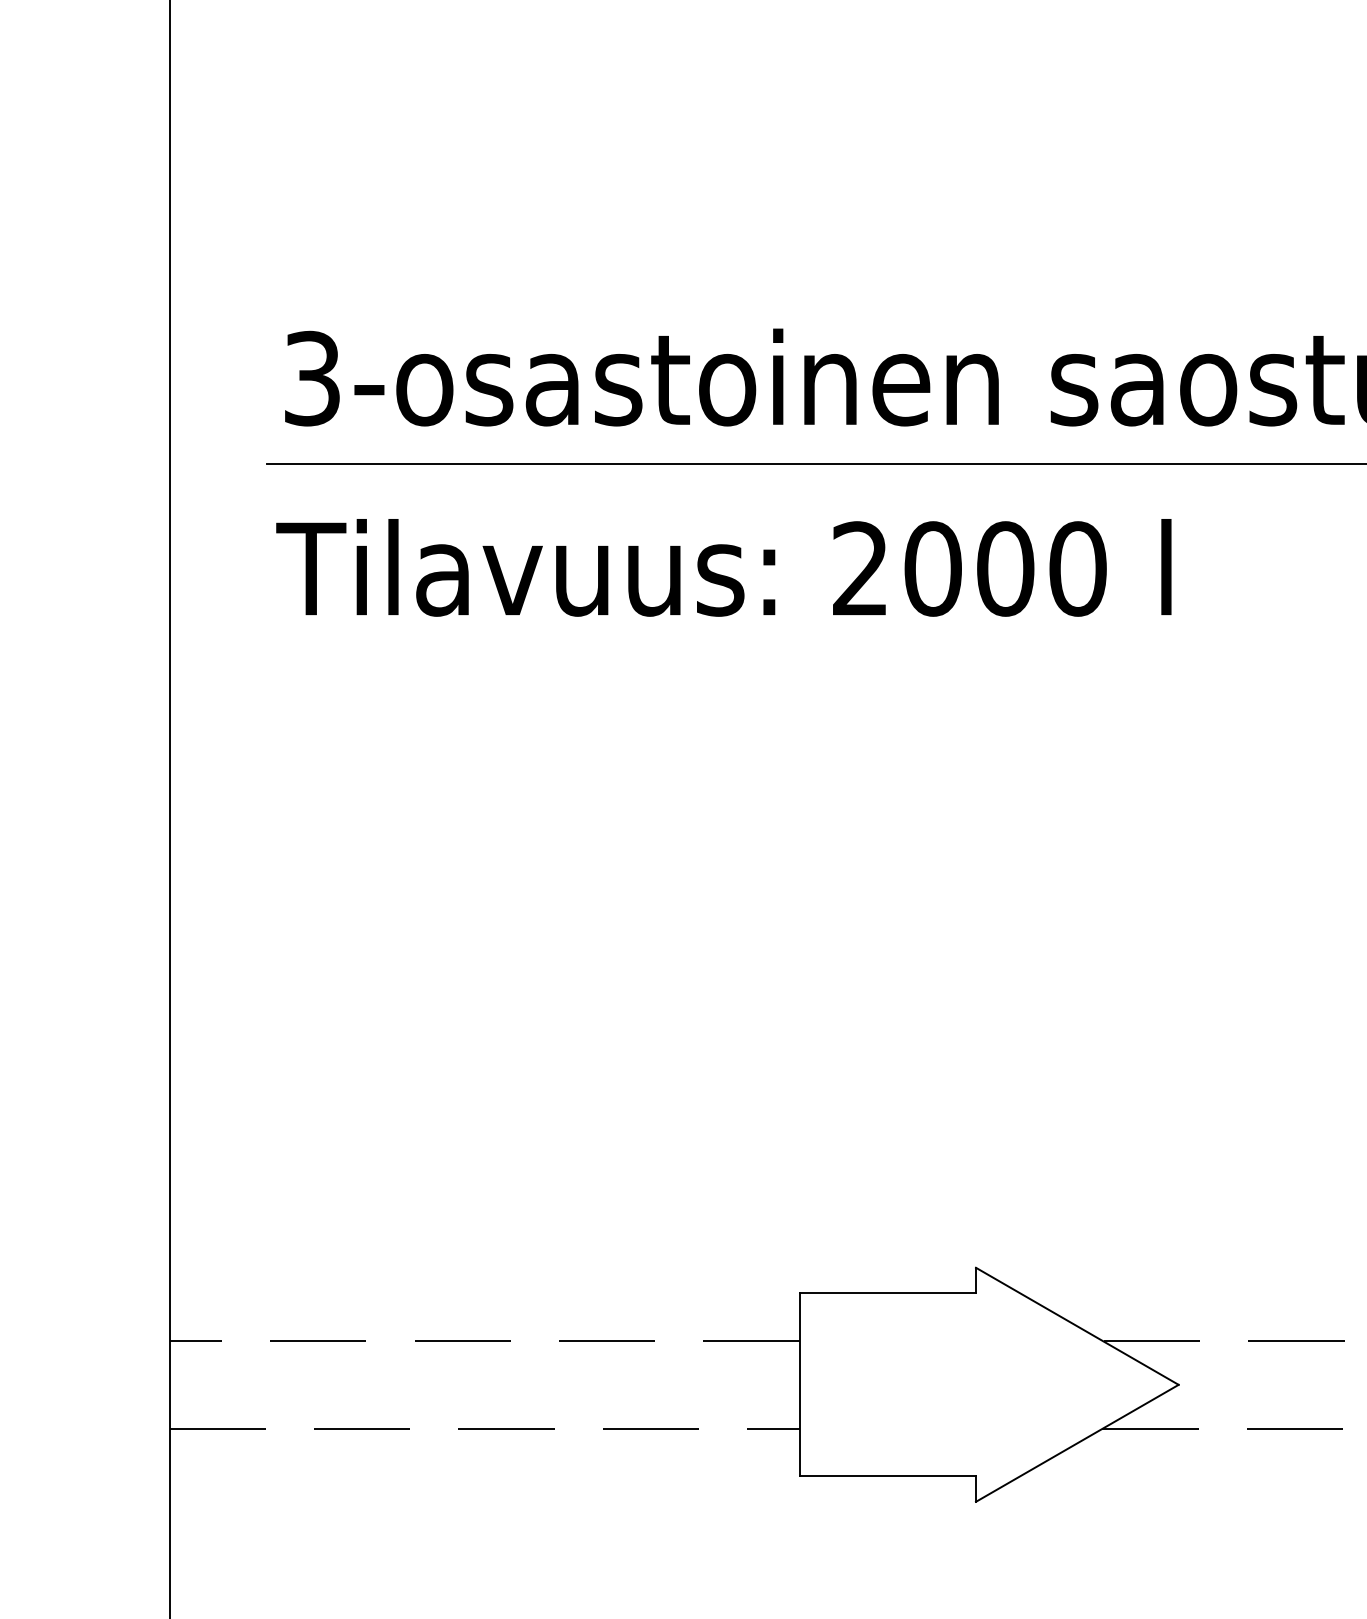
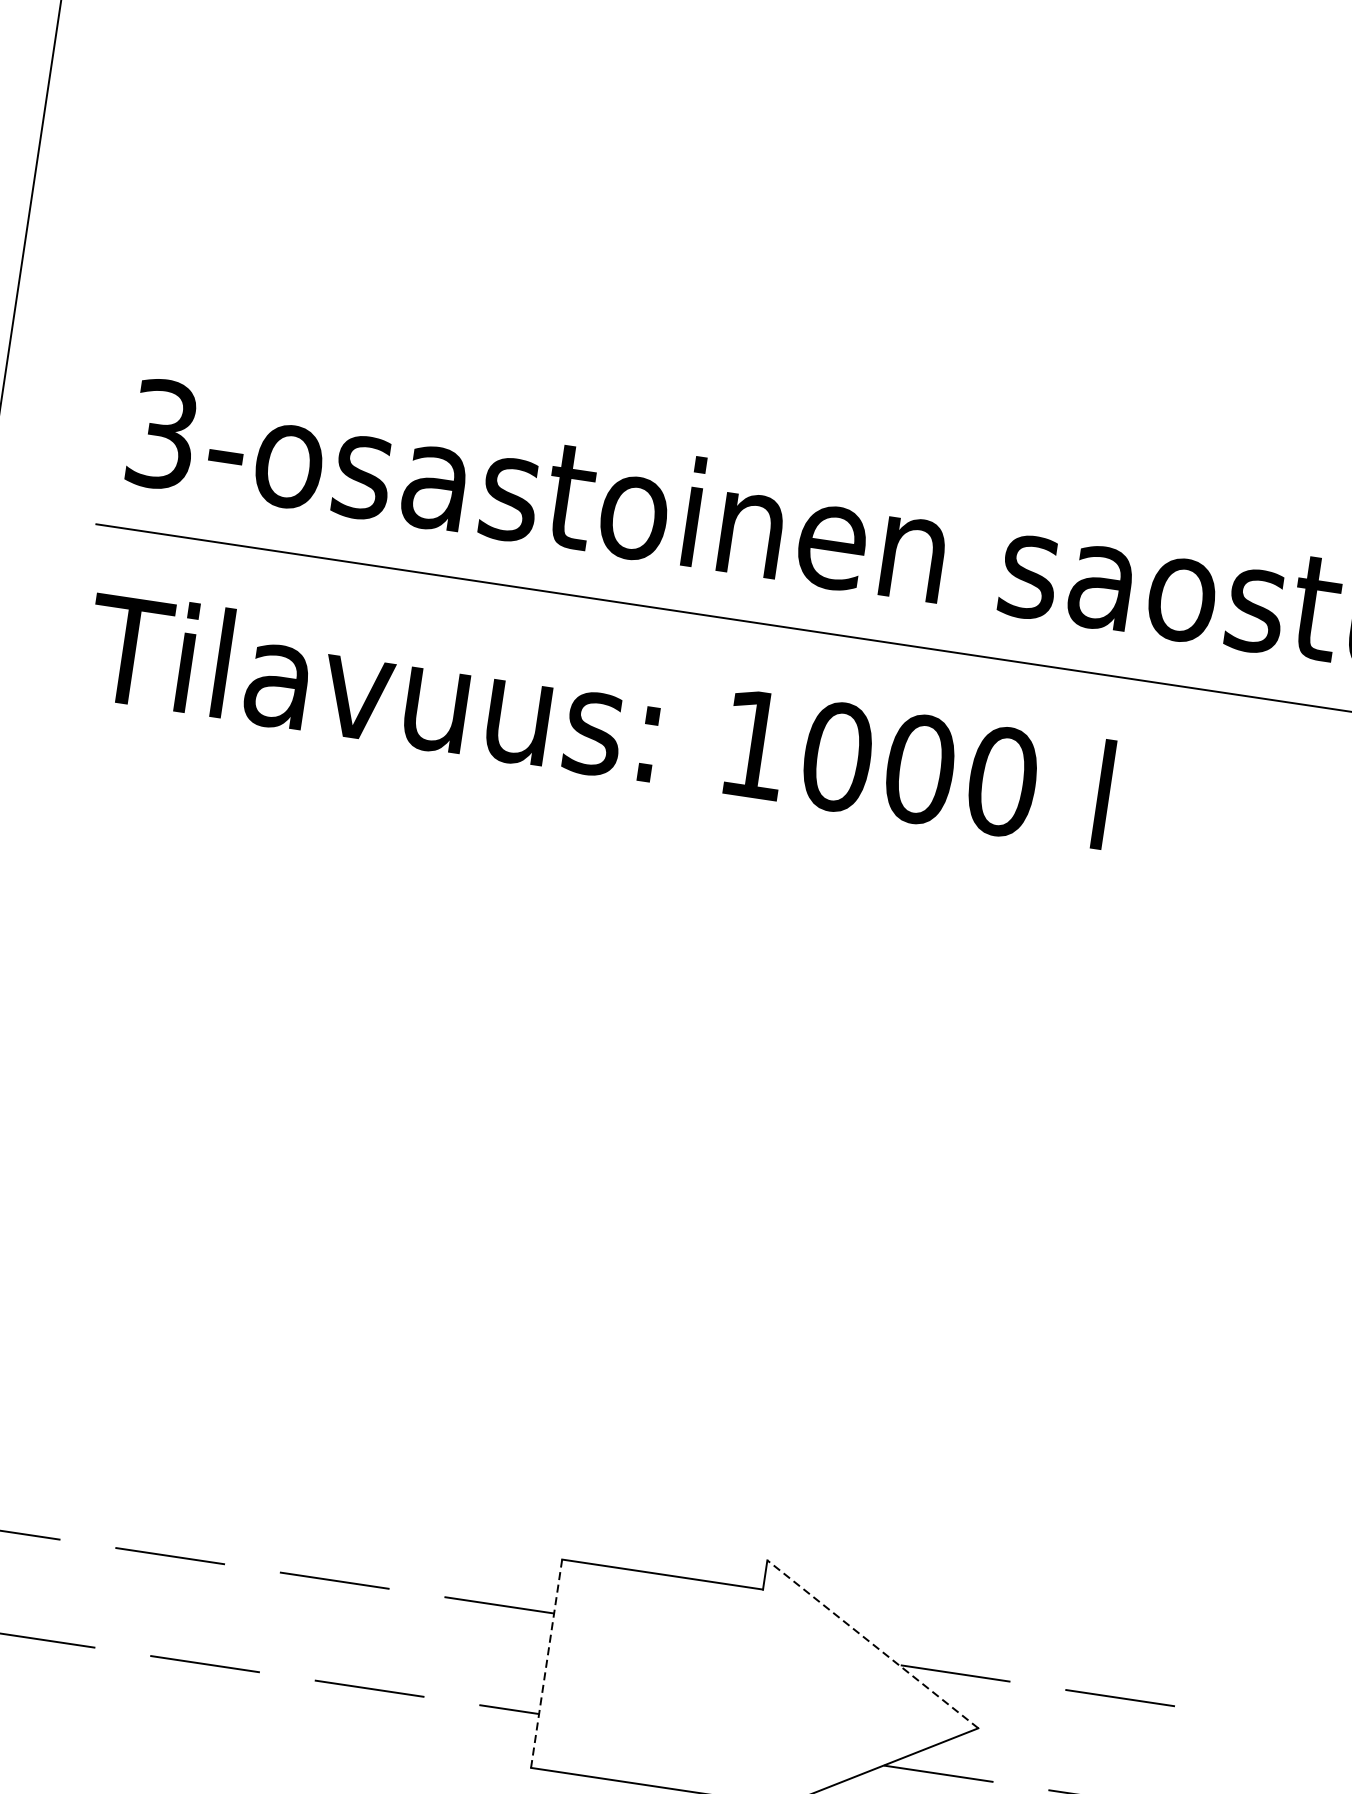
text: (859, 568) -> (753, 743), 2000 -> 1000
line: (1076, 1326) -> (871, 1644), solid -> dashed
line: (799, 1385) -> (546, 1664), solid -> dashed

